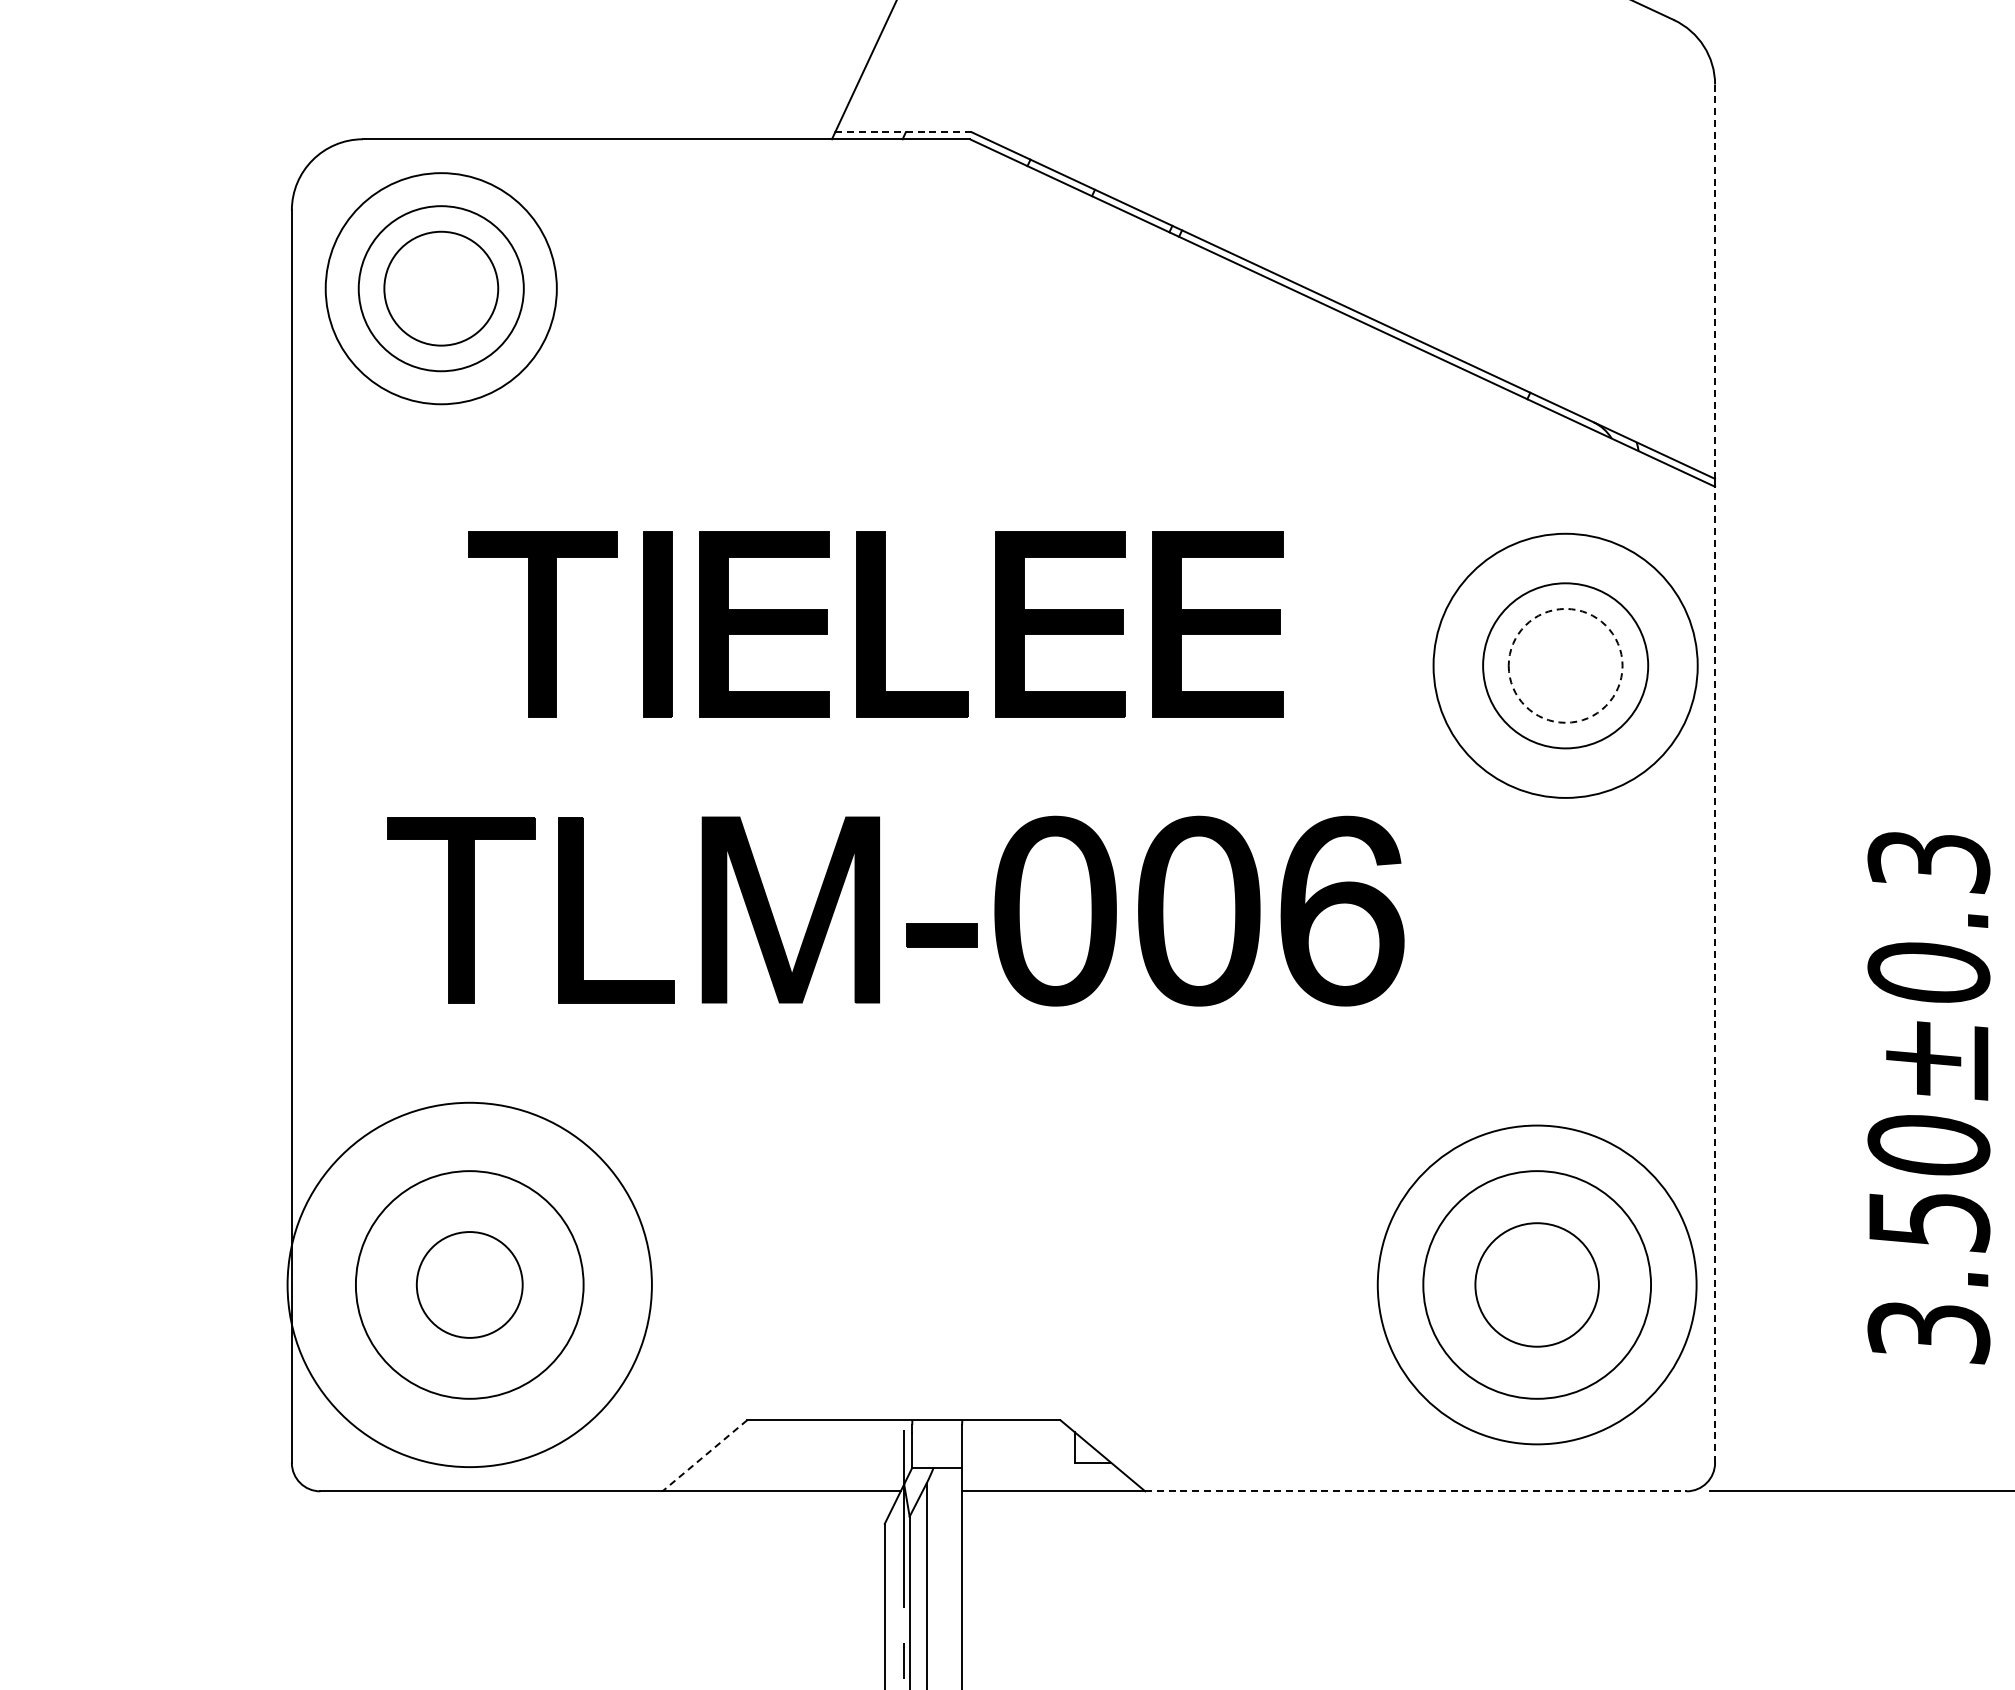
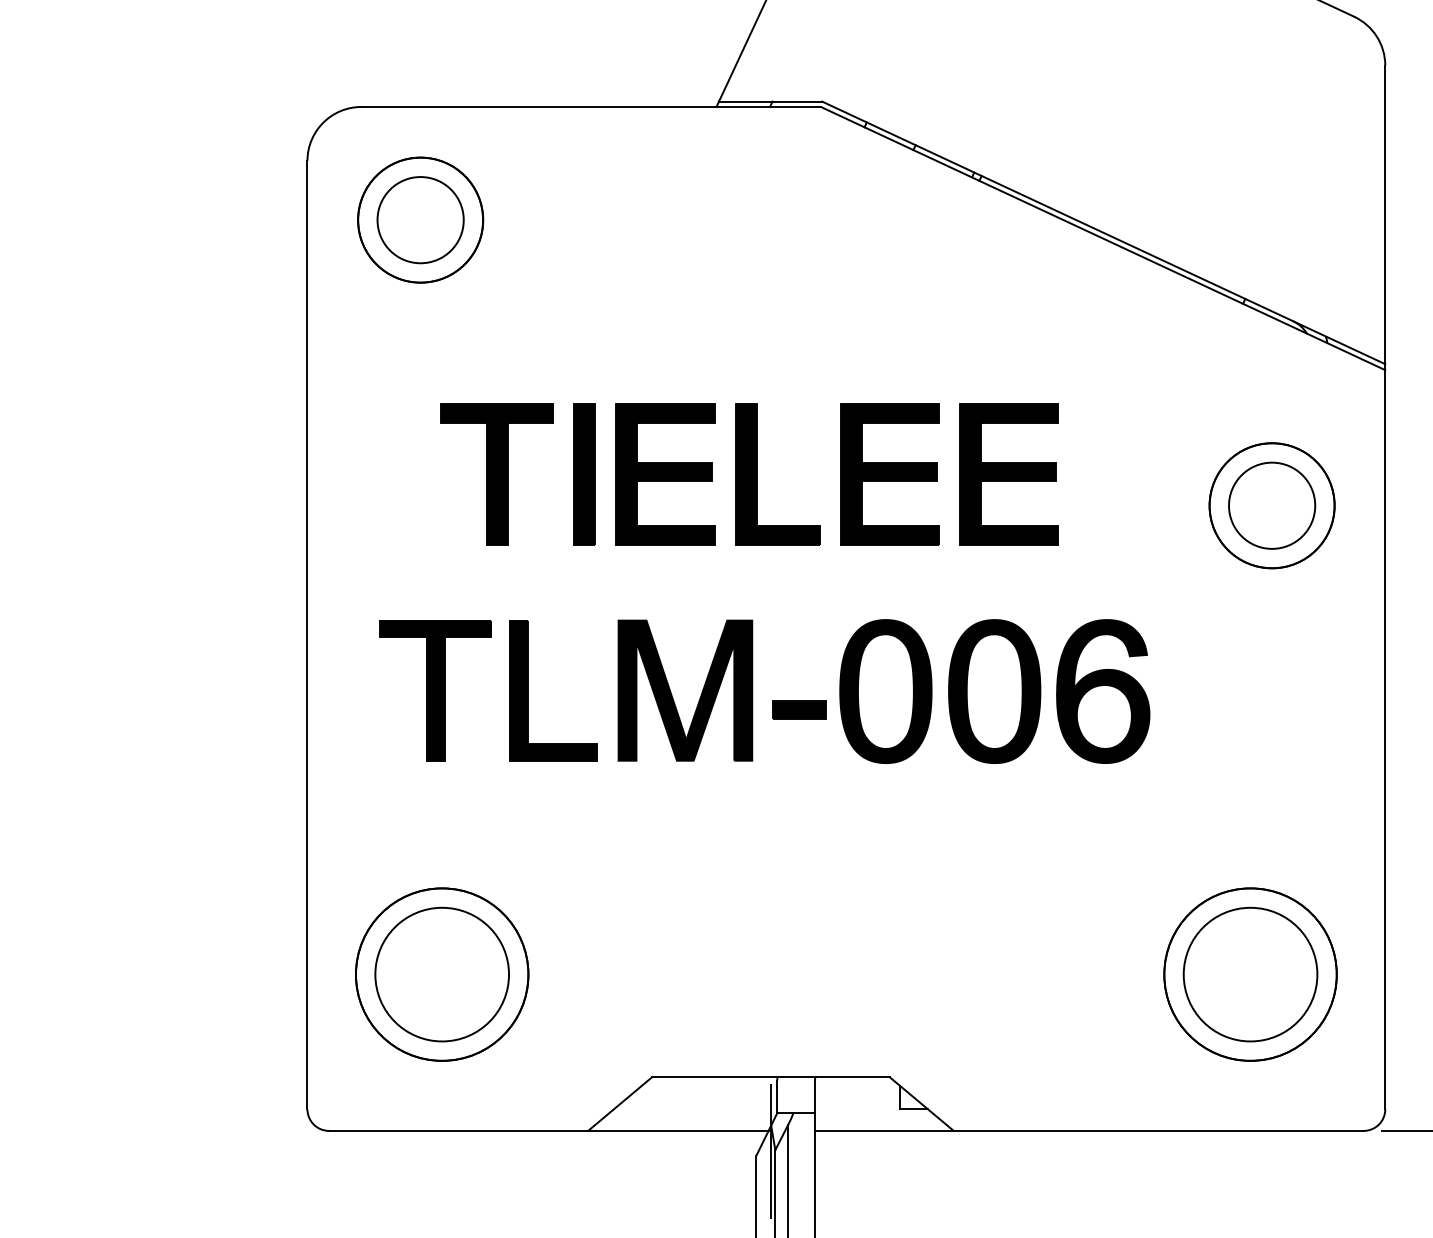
line: (902, 132) -> (769, 101), dashed -> solid
line: (1715, 282) -> (1385, 215), dashed -> solid
circle: (440, 288) -> (420, 220), size x0.71
circle: (1565, 665) -> (1272, 505), dashed -> solid
circle: (1565, 665) -> (1272, 505), size x0.62
line: (1715, 974) -> (1385, 739), dashed -> solid
circle: (469, 1284) -> (442, 974), size x0.62
circle: (469, 1284) -> (442, 974), size x1.67
circle: (1536, 1284) -> (1250, 974), size x1.43
circle: (1537, 1284) -> (1250, 974), size x0.71
line: (704, 1456) -> (619, 1104), dashed -> solid
line: (1415, 1491) -> (1158, 1131), dashed -> solid

